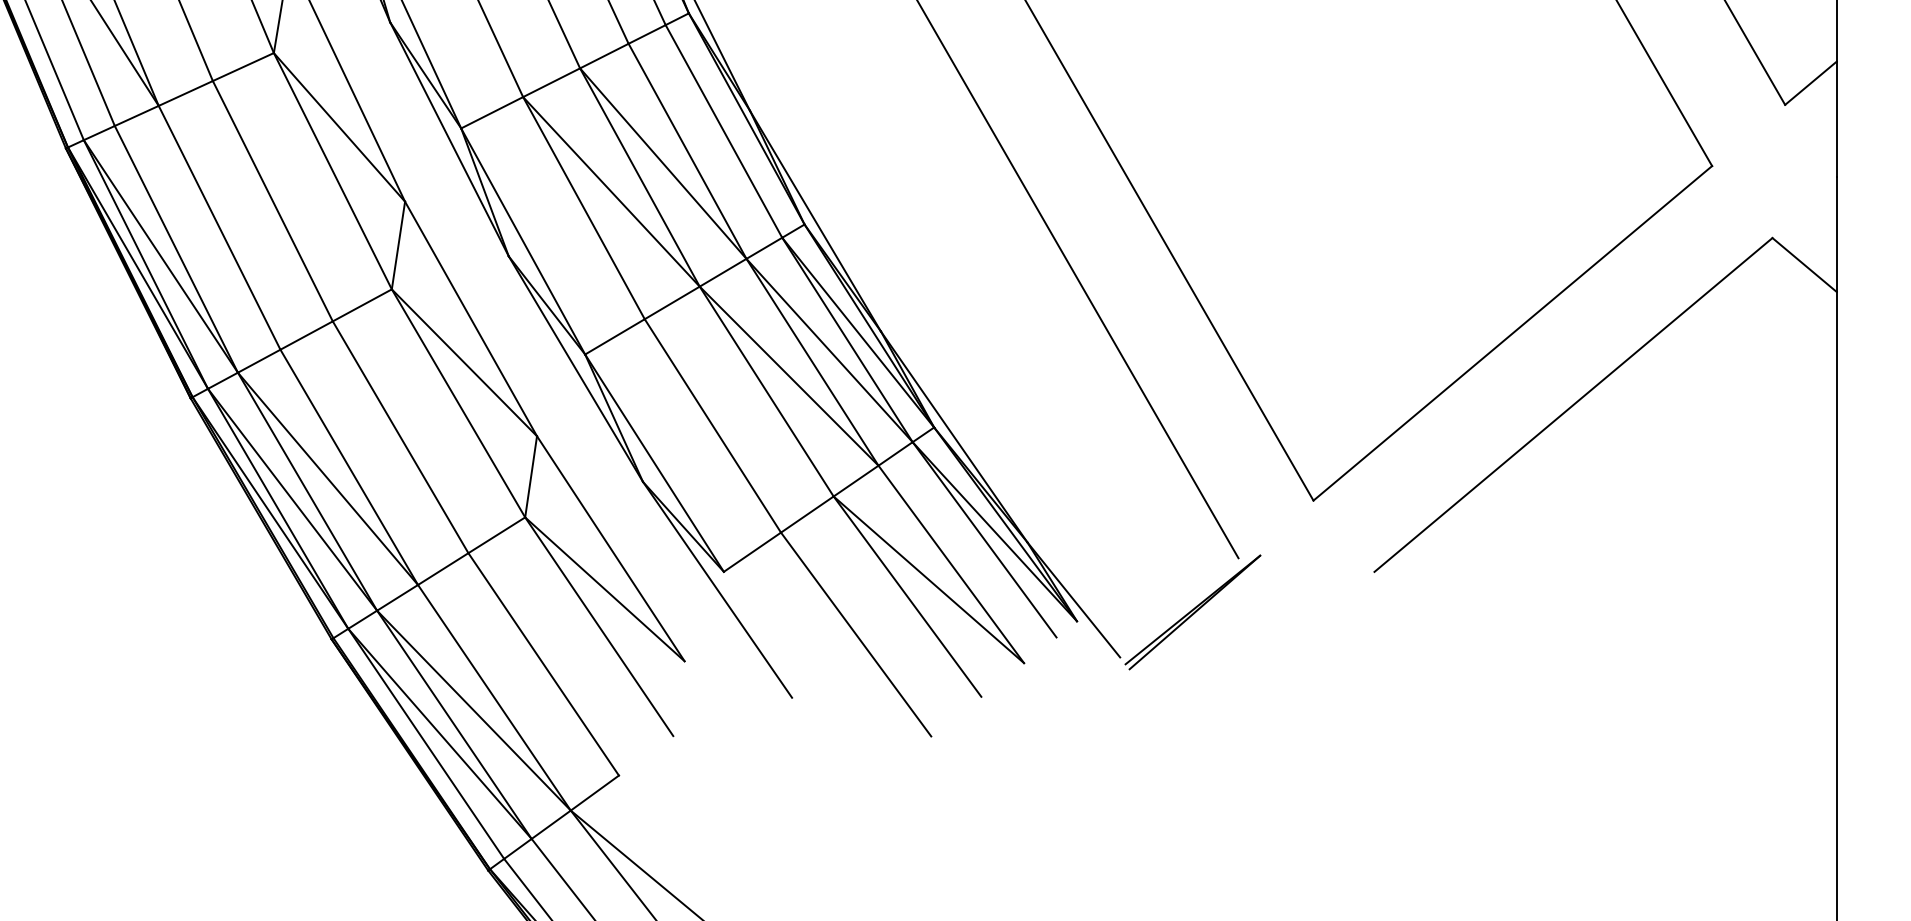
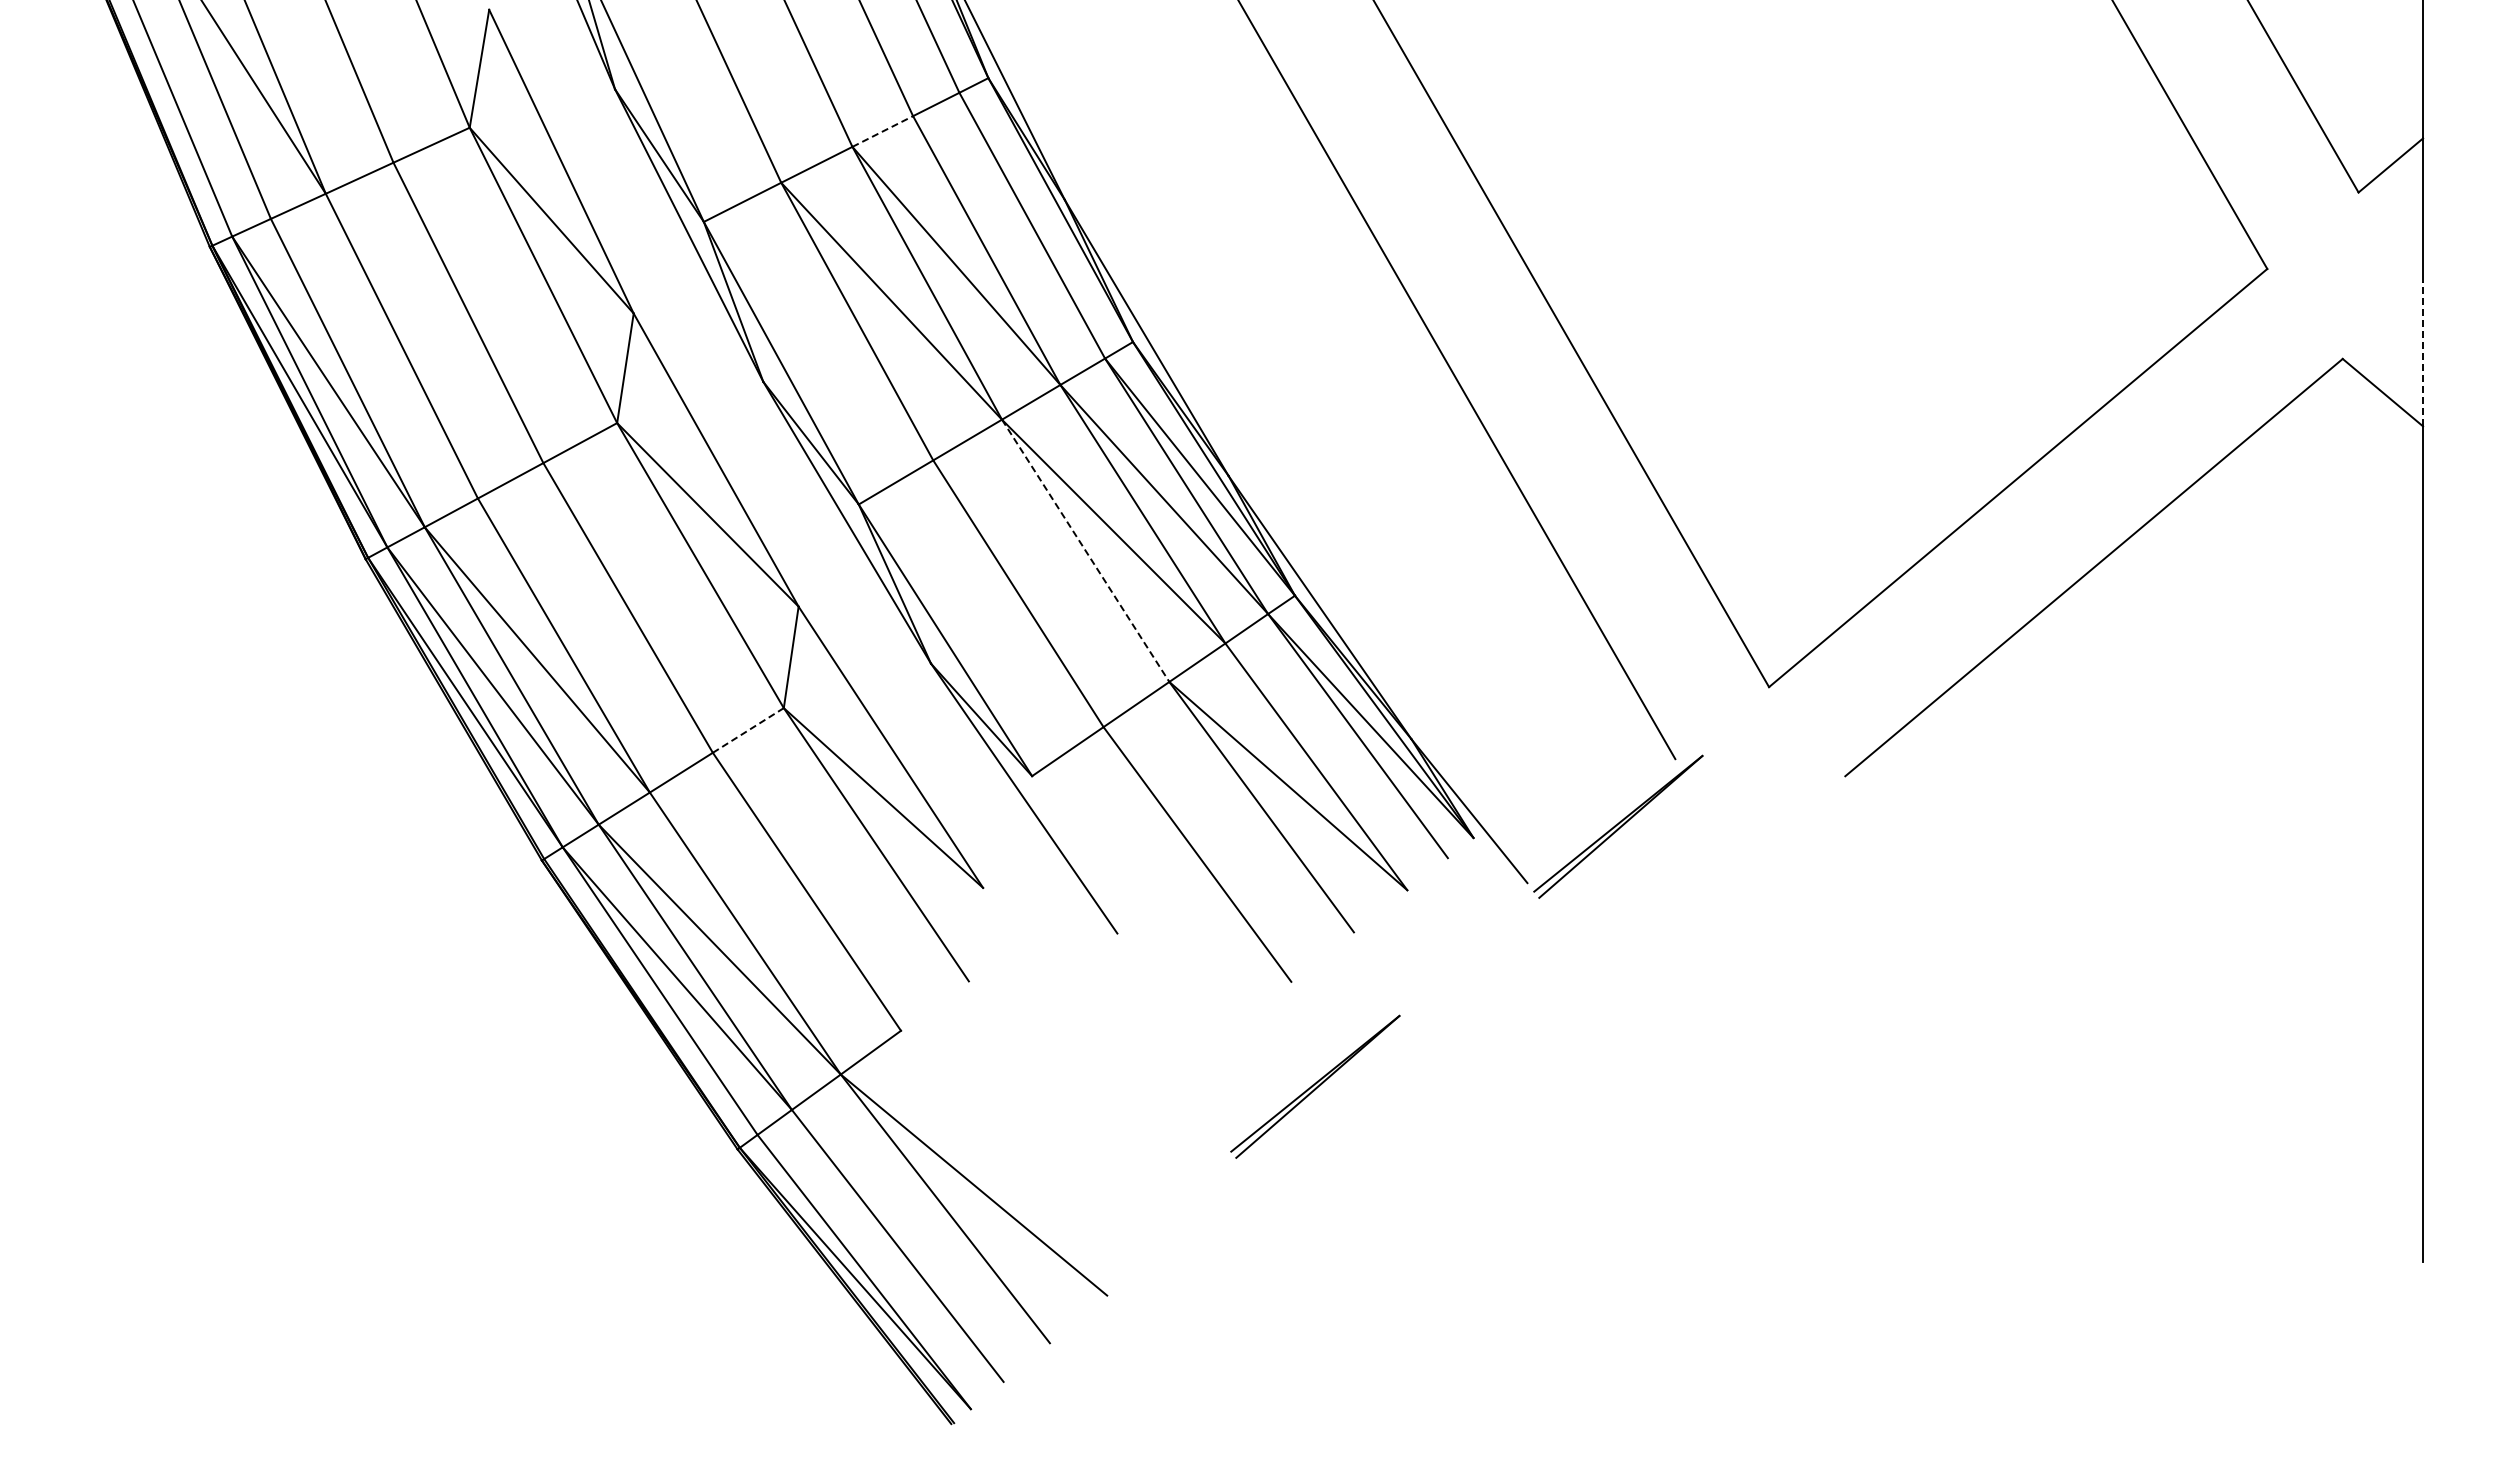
line: (604, 56) -> (882, 131), solid -> dashed
line: (1837, 233) -> (2423, 353), solid -> dashed
line: (766, 391) -> (1085, 550), solid -> dashed
line: (496, 535) -> (748, 730), solid -> dashed
part: (950, 820) -> (1315, 1086), added

